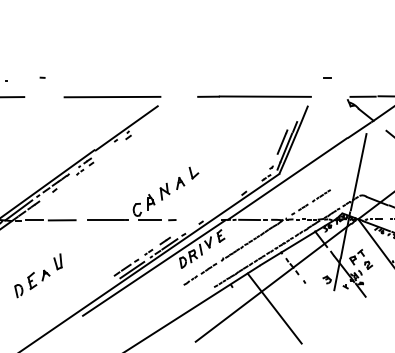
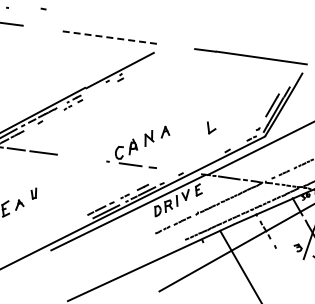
line: (112, 97) -> (110, 38), solid -> dashed
part: (193, 172) -> (210, 127), moved
line: (105, 220) -> (86, 159), removed
part: (57, 261) -> (33, 193), size x0.7

